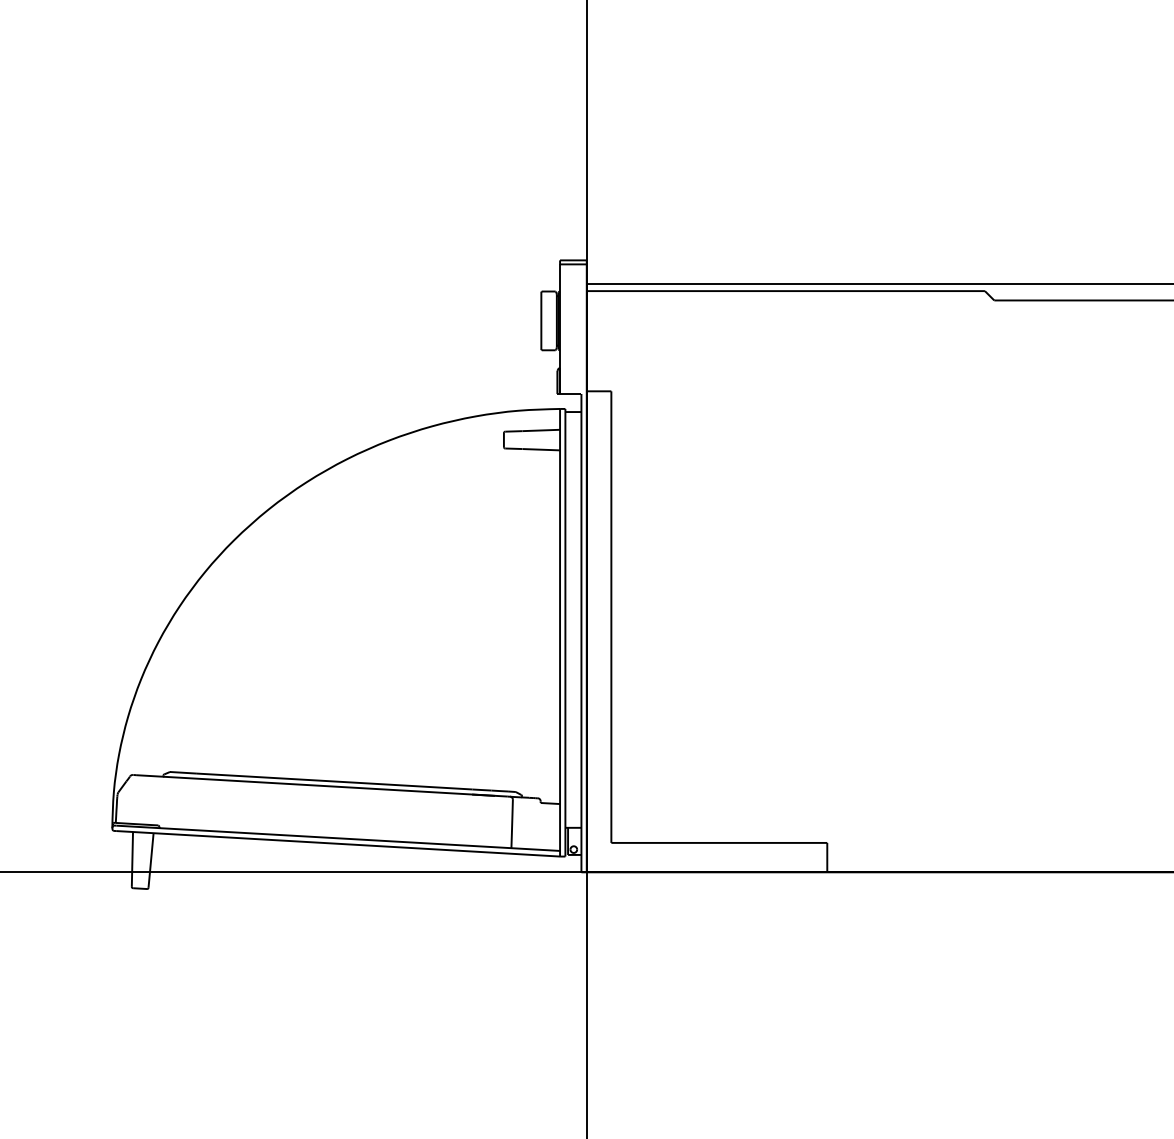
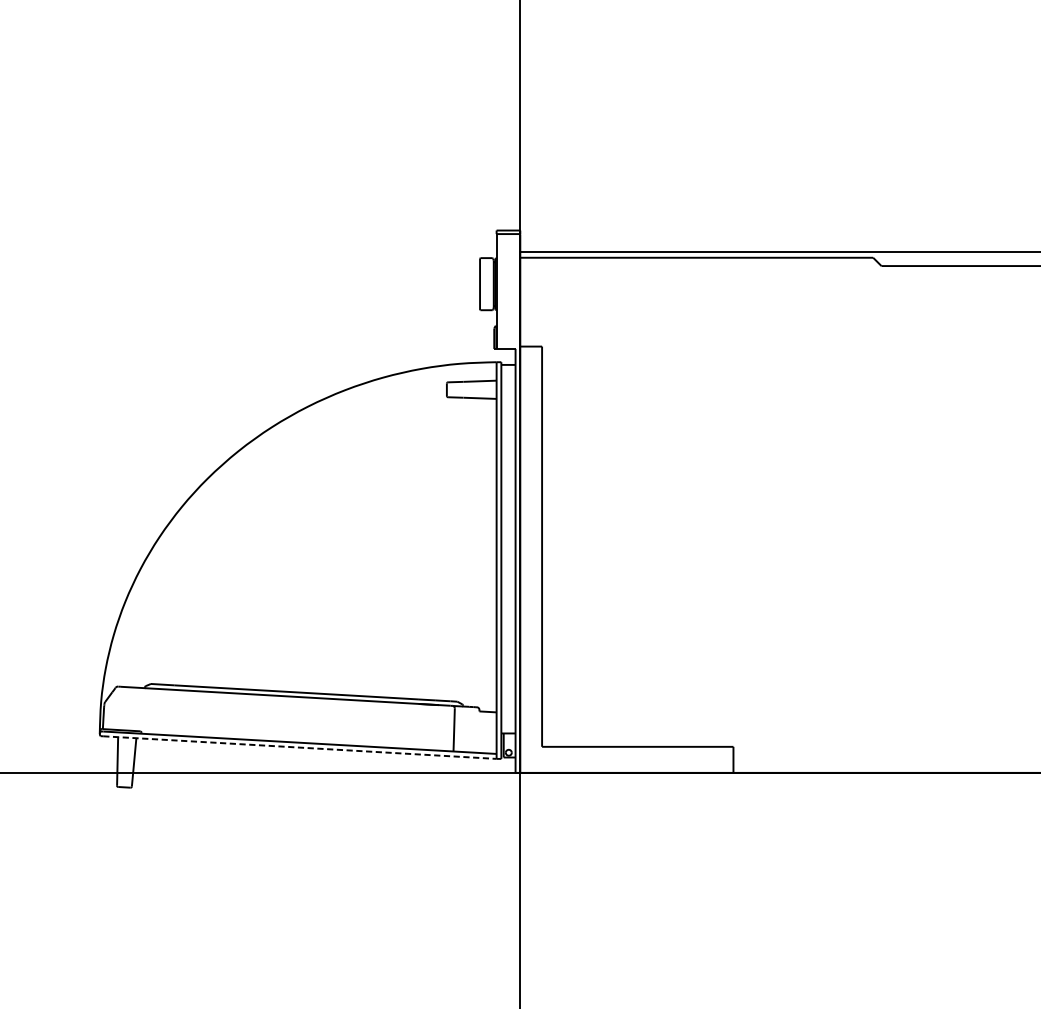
line: (338, 843) -> (300, 747), solid -> dashed

